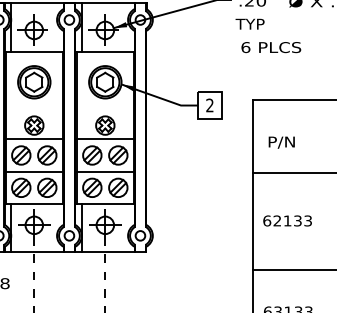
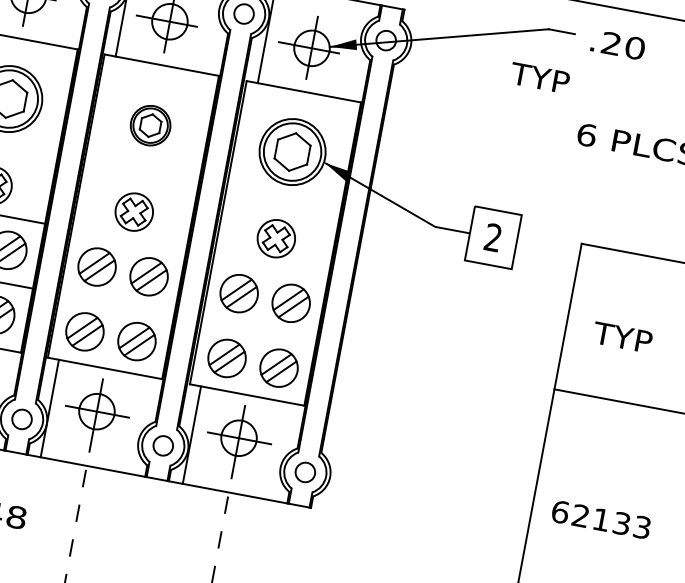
text: (249, 23) -> (539, 76), moved
part: (34, 82) -> (150, 125), size x0.6
line: (33, 139) -> (127, 239), removed
line: (104, 139) -> (269, 266), removed
text: (281, 142) -> (622, 338), P/N -> TYP
line: (33, 171) -> (115, 303), removed
line: (104, 171) -> (257, 330), removed
text: (287, 220) -> (601, 518), moved

